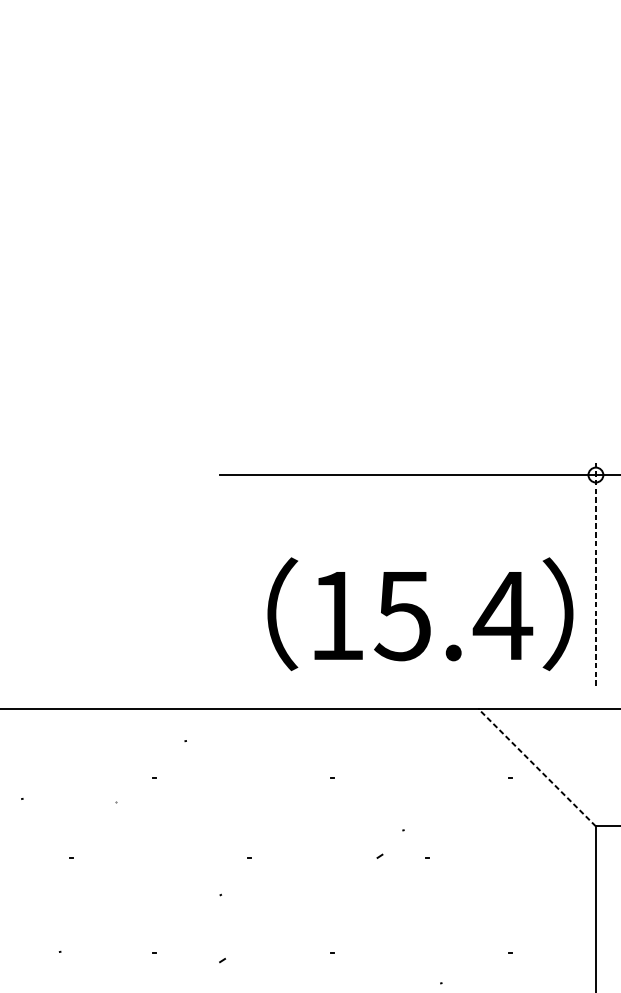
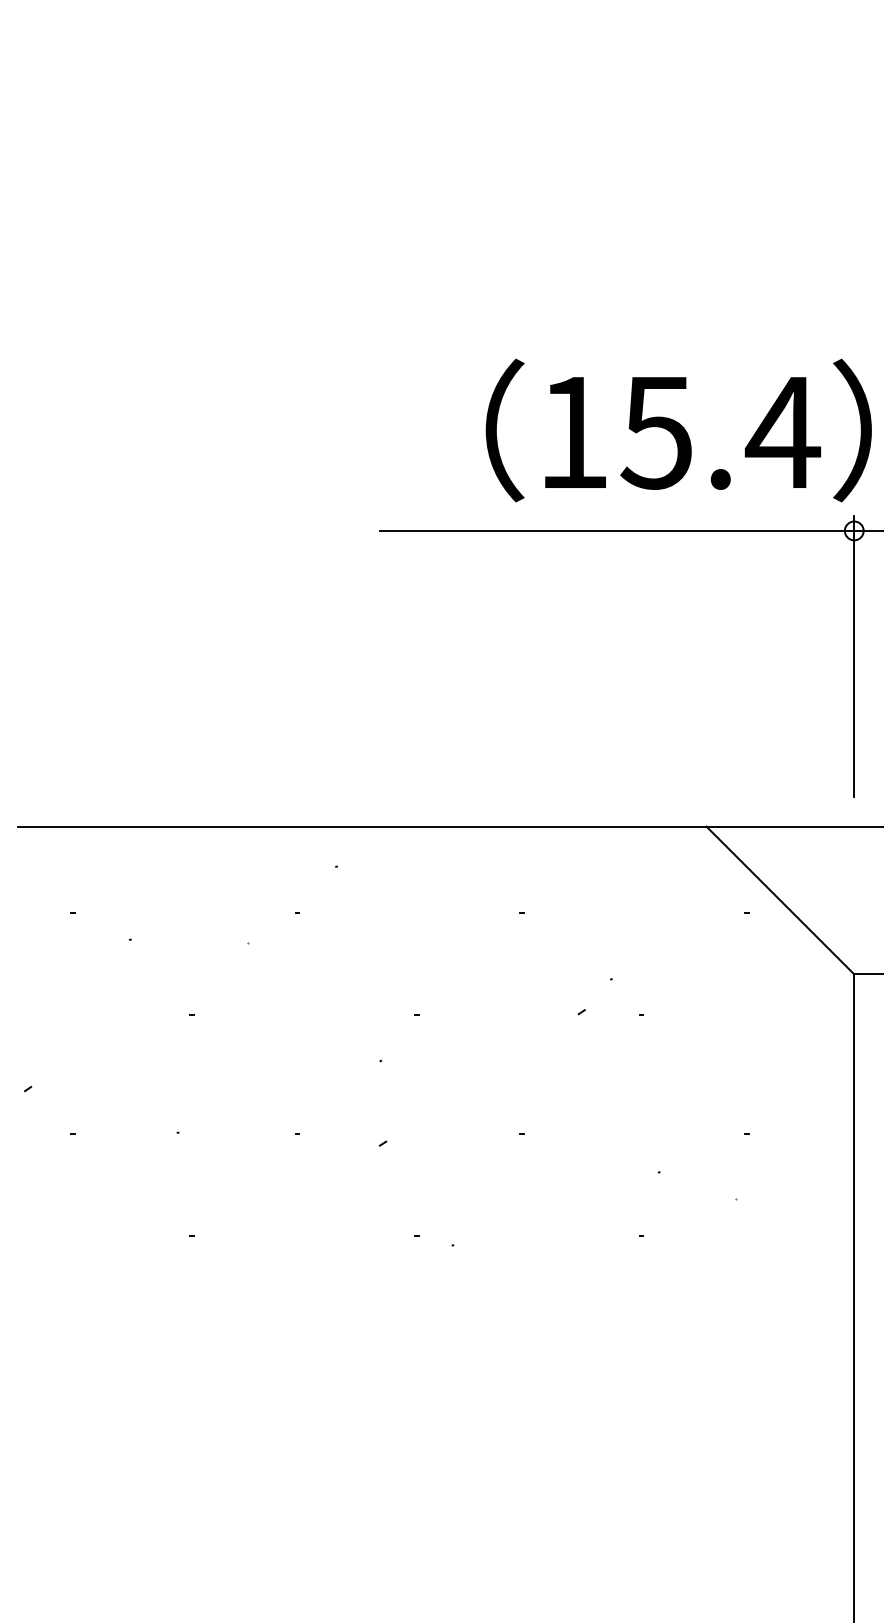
line: (596, 574) -> (854, 656), dashed -> solid
text: (420, 614) -> (678, 430), moved
line: (537, 767) -> (780, 900), dashed -> solid

